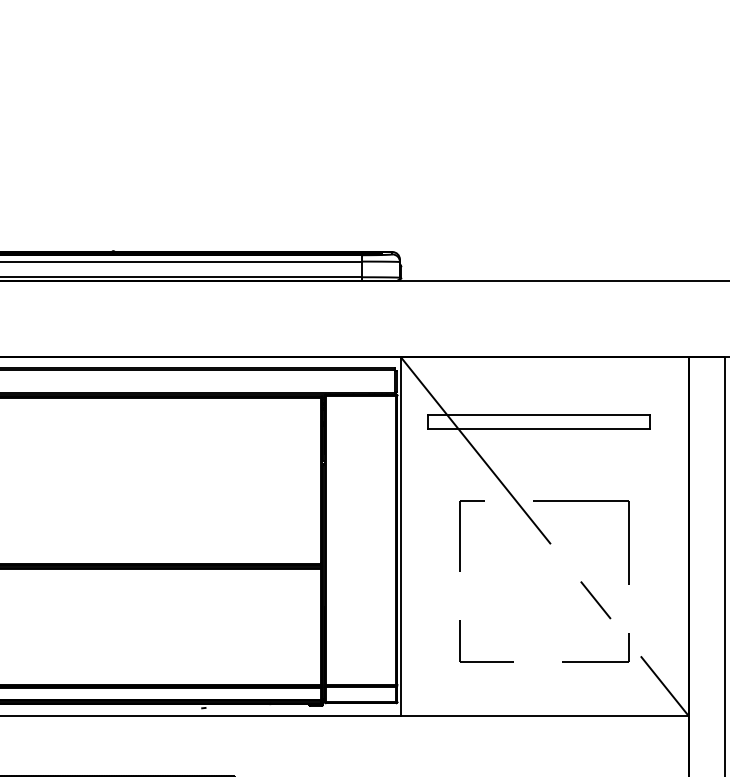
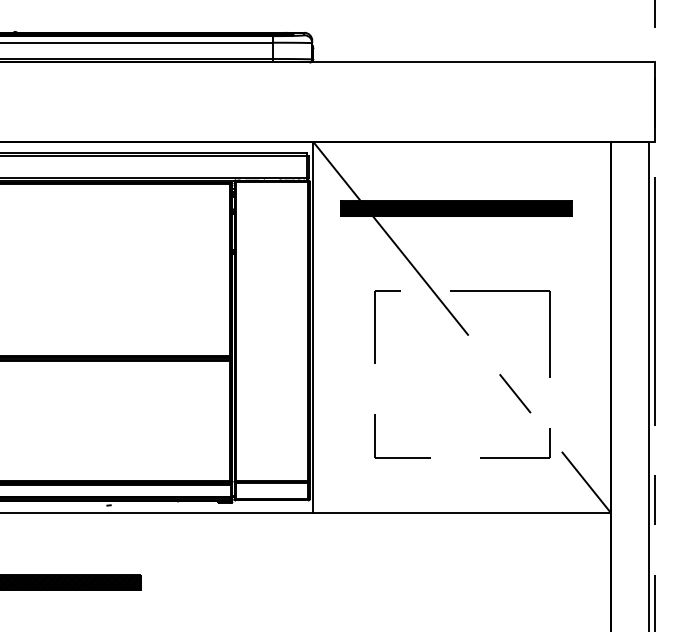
hatch: (538, 421) -> (455, 208), added

